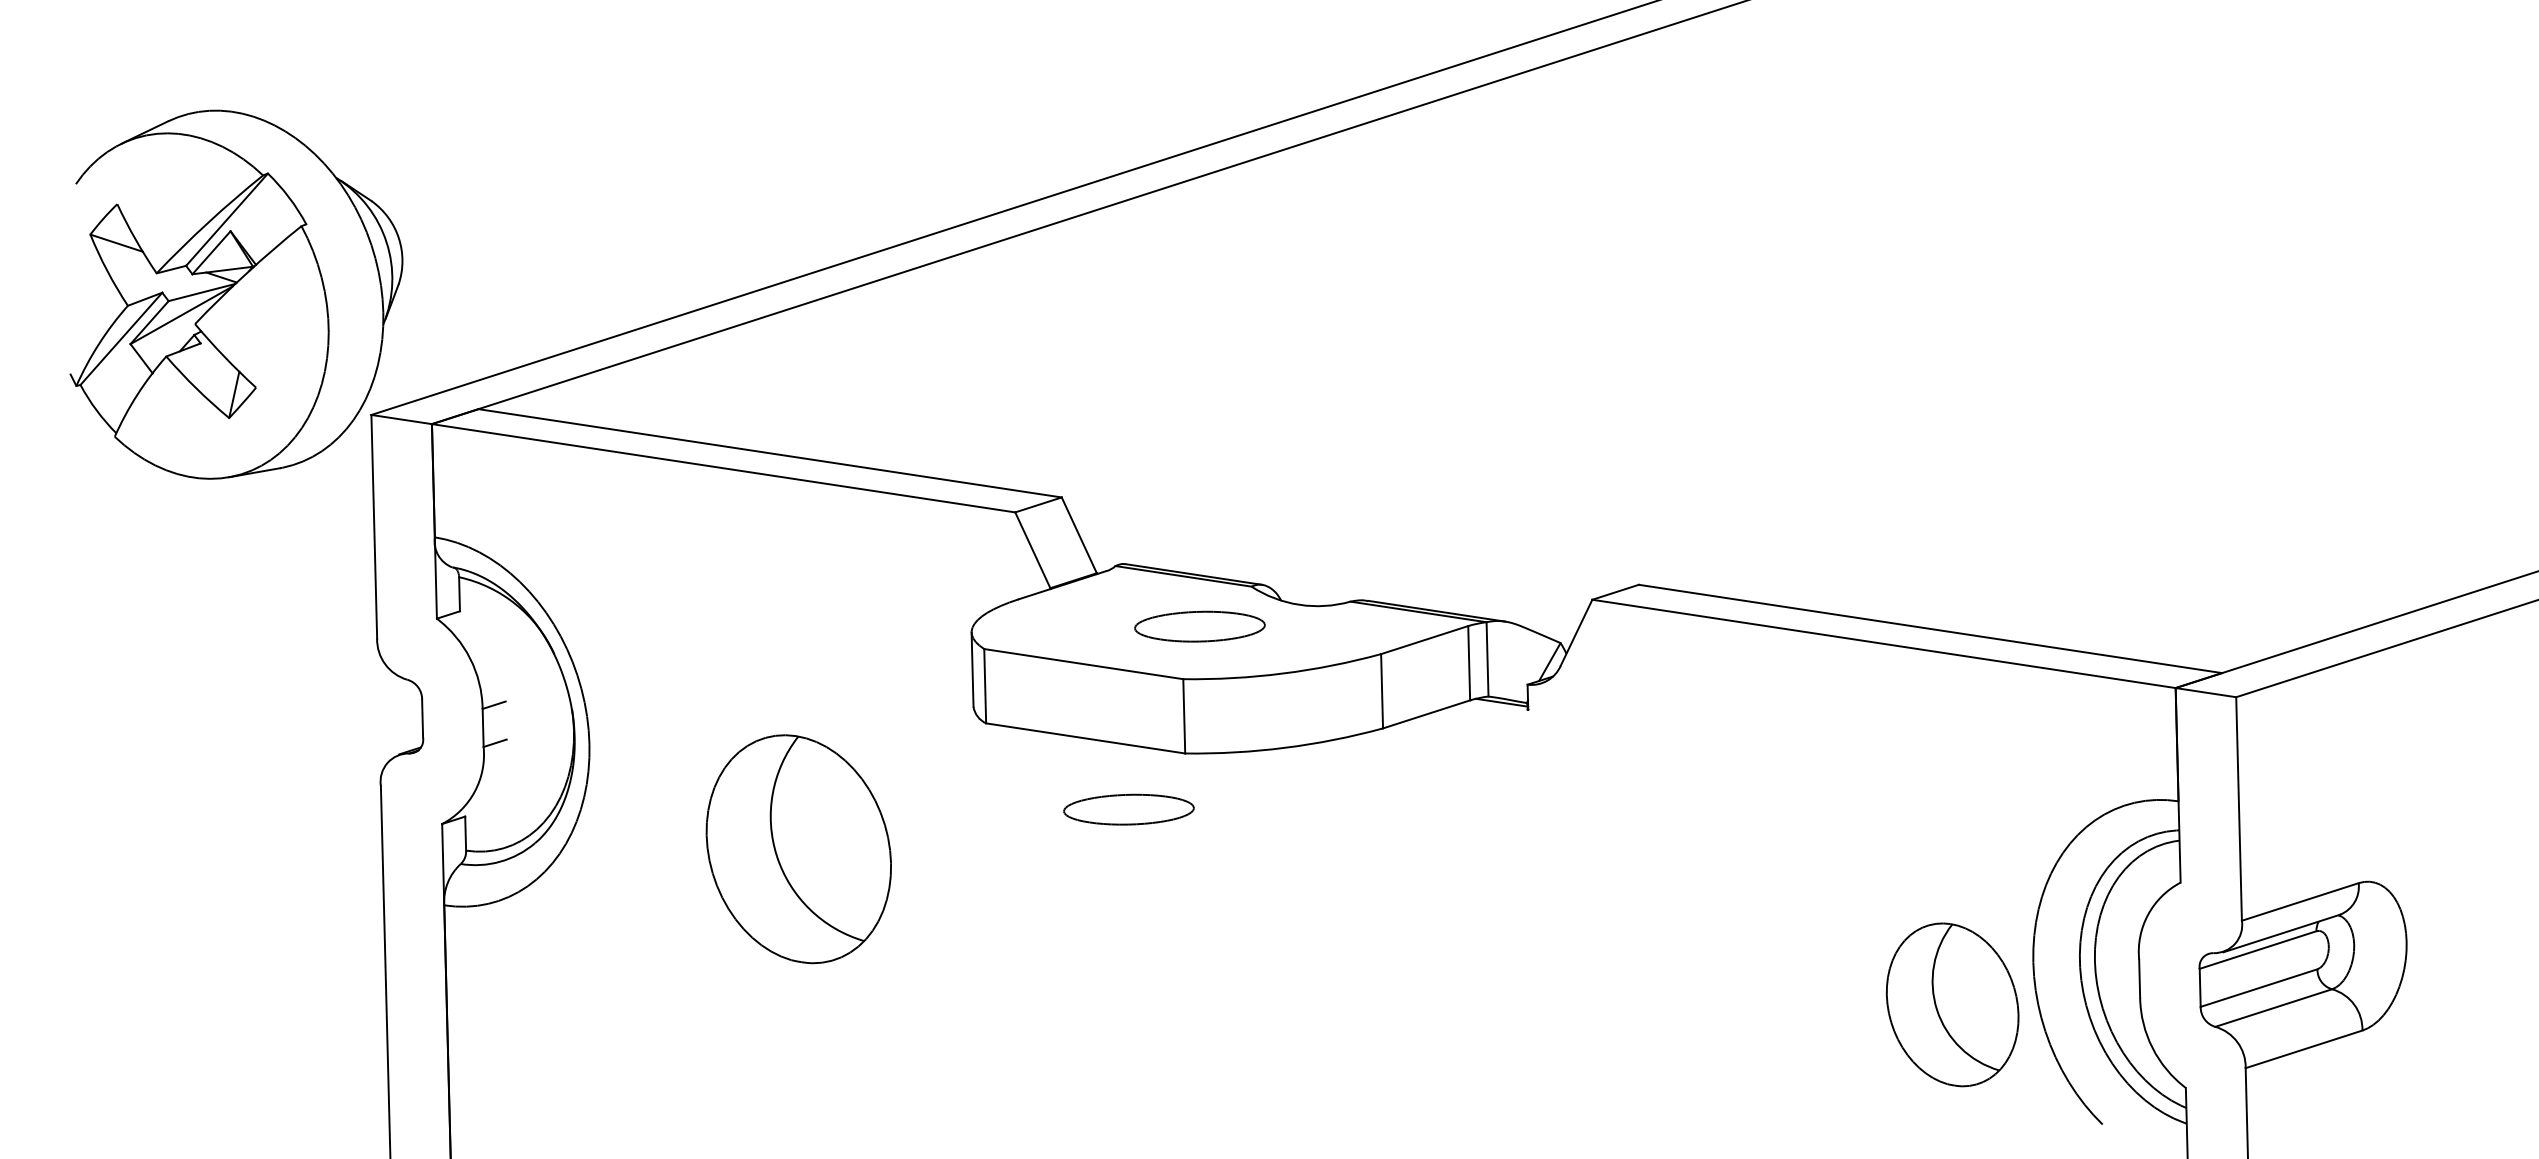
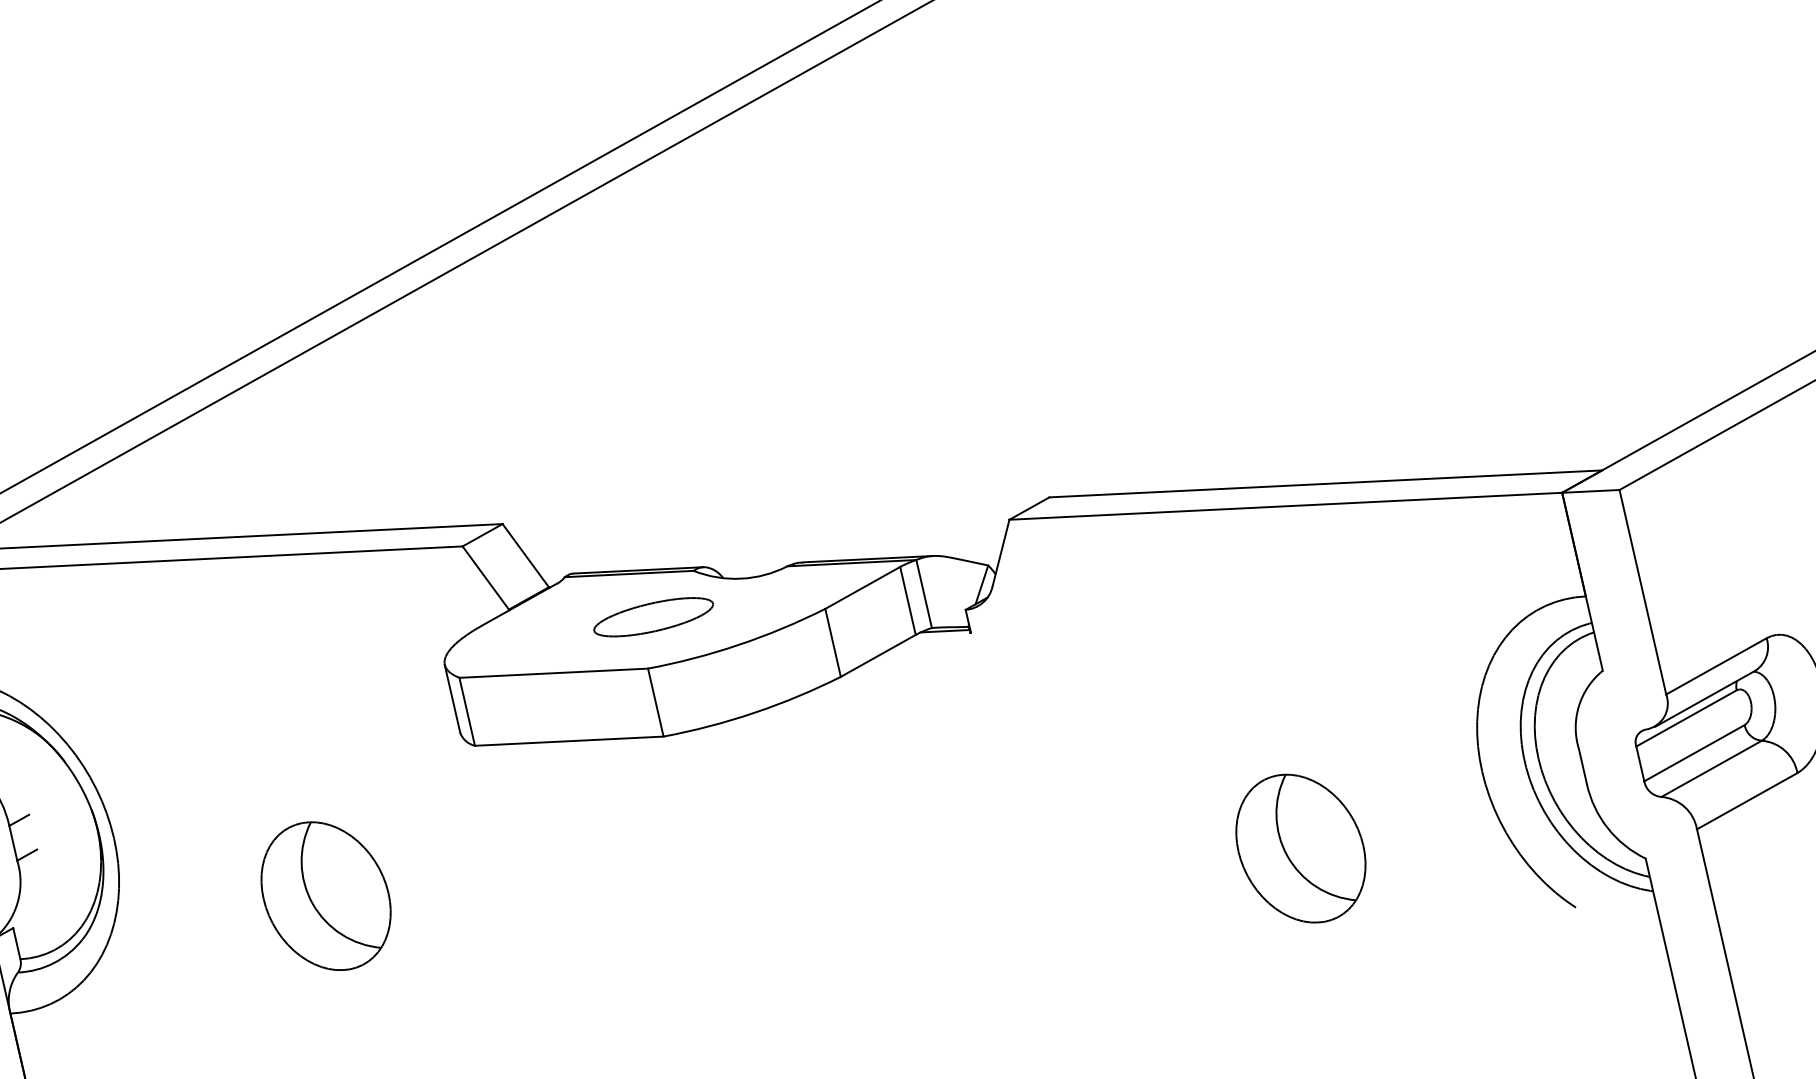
part: (1128, 809) -> (621, 798), removed
part: (798, 848) -> (325, 895), size x0.71
part: (1952, 1004) -> (1300, 848), moved

